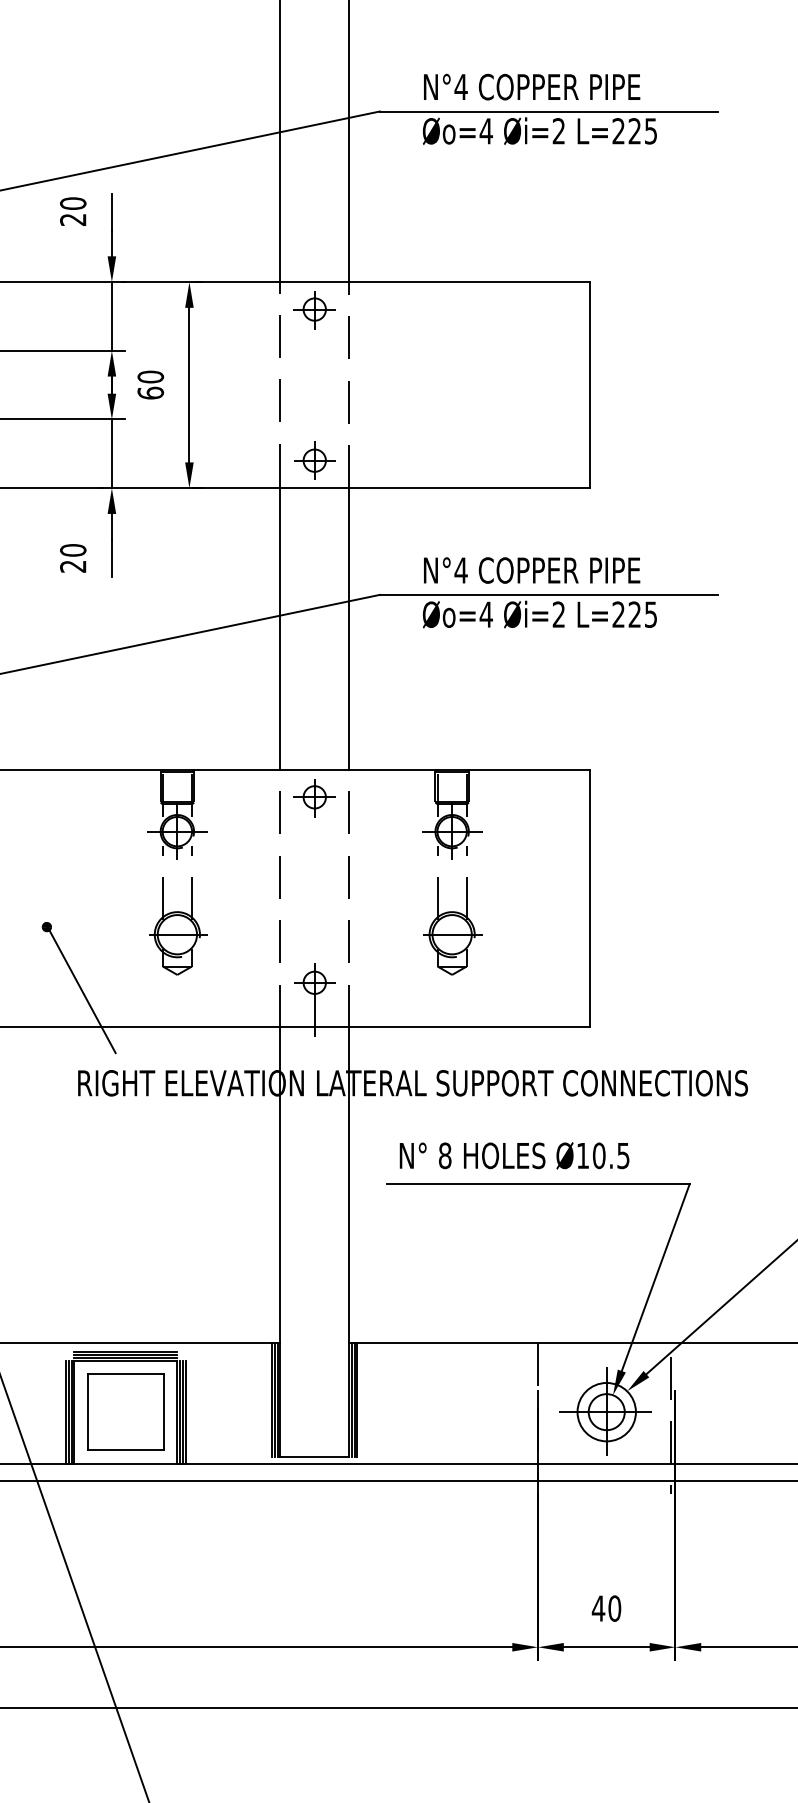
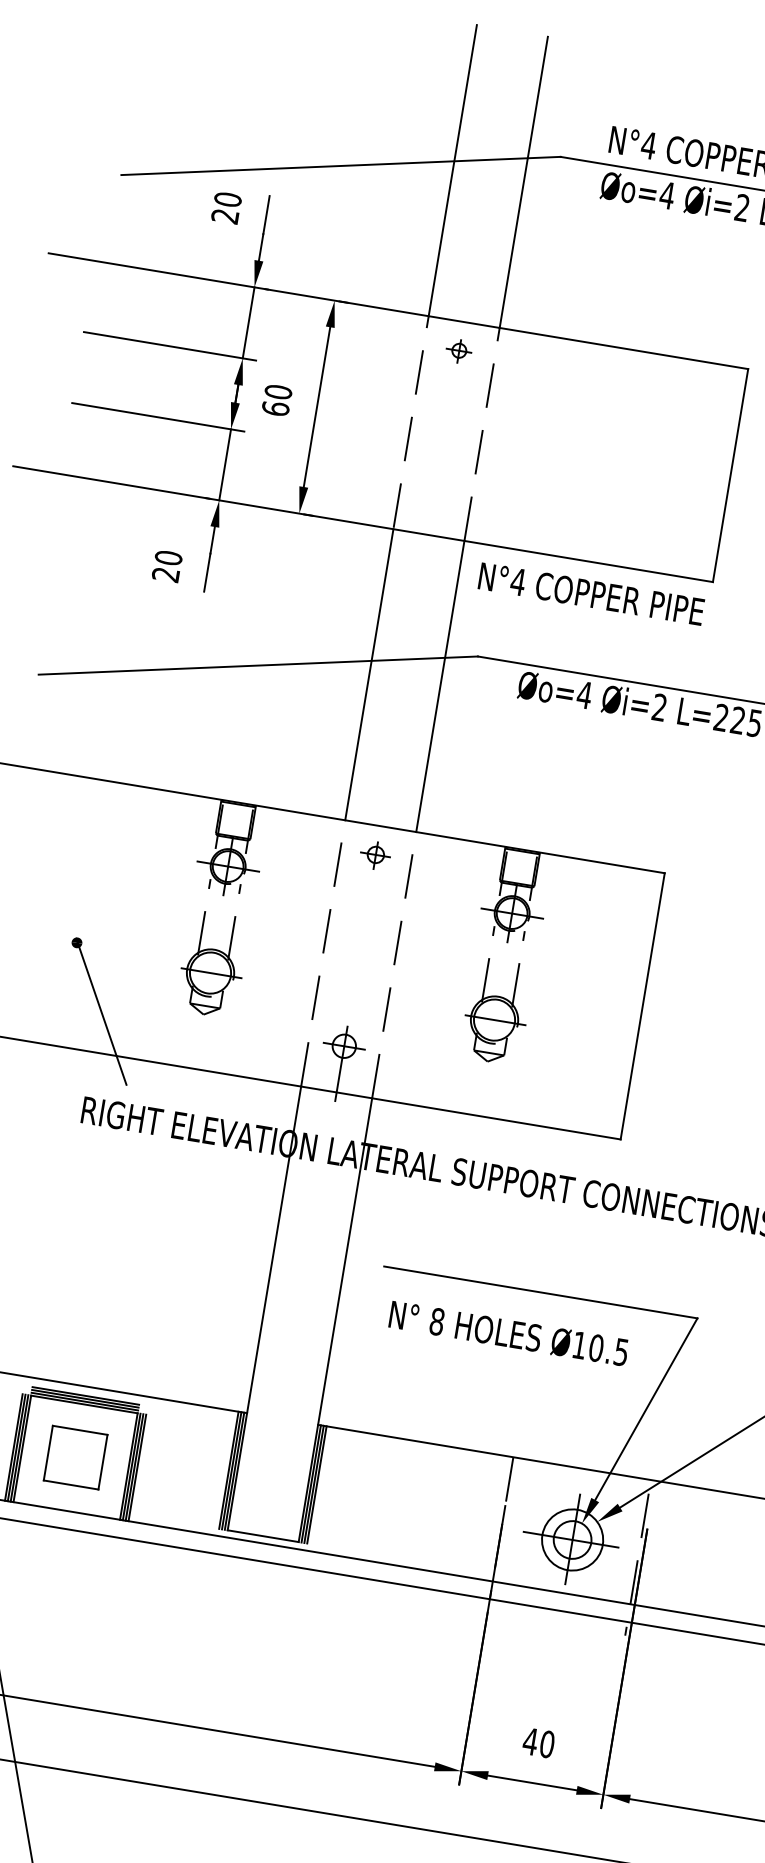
part: (314, 310) -> (459, 351), size x0.6
part: (314, 460) -> (433, 506), removed
text: (532, 570) -> (591, 594), moved
part: (314, 798) -> (375, 855), size x0.7
text: (514, 1155) -> (508, 1333), moved
part: (125, 1411) -> (75, 1456), size x0.7

